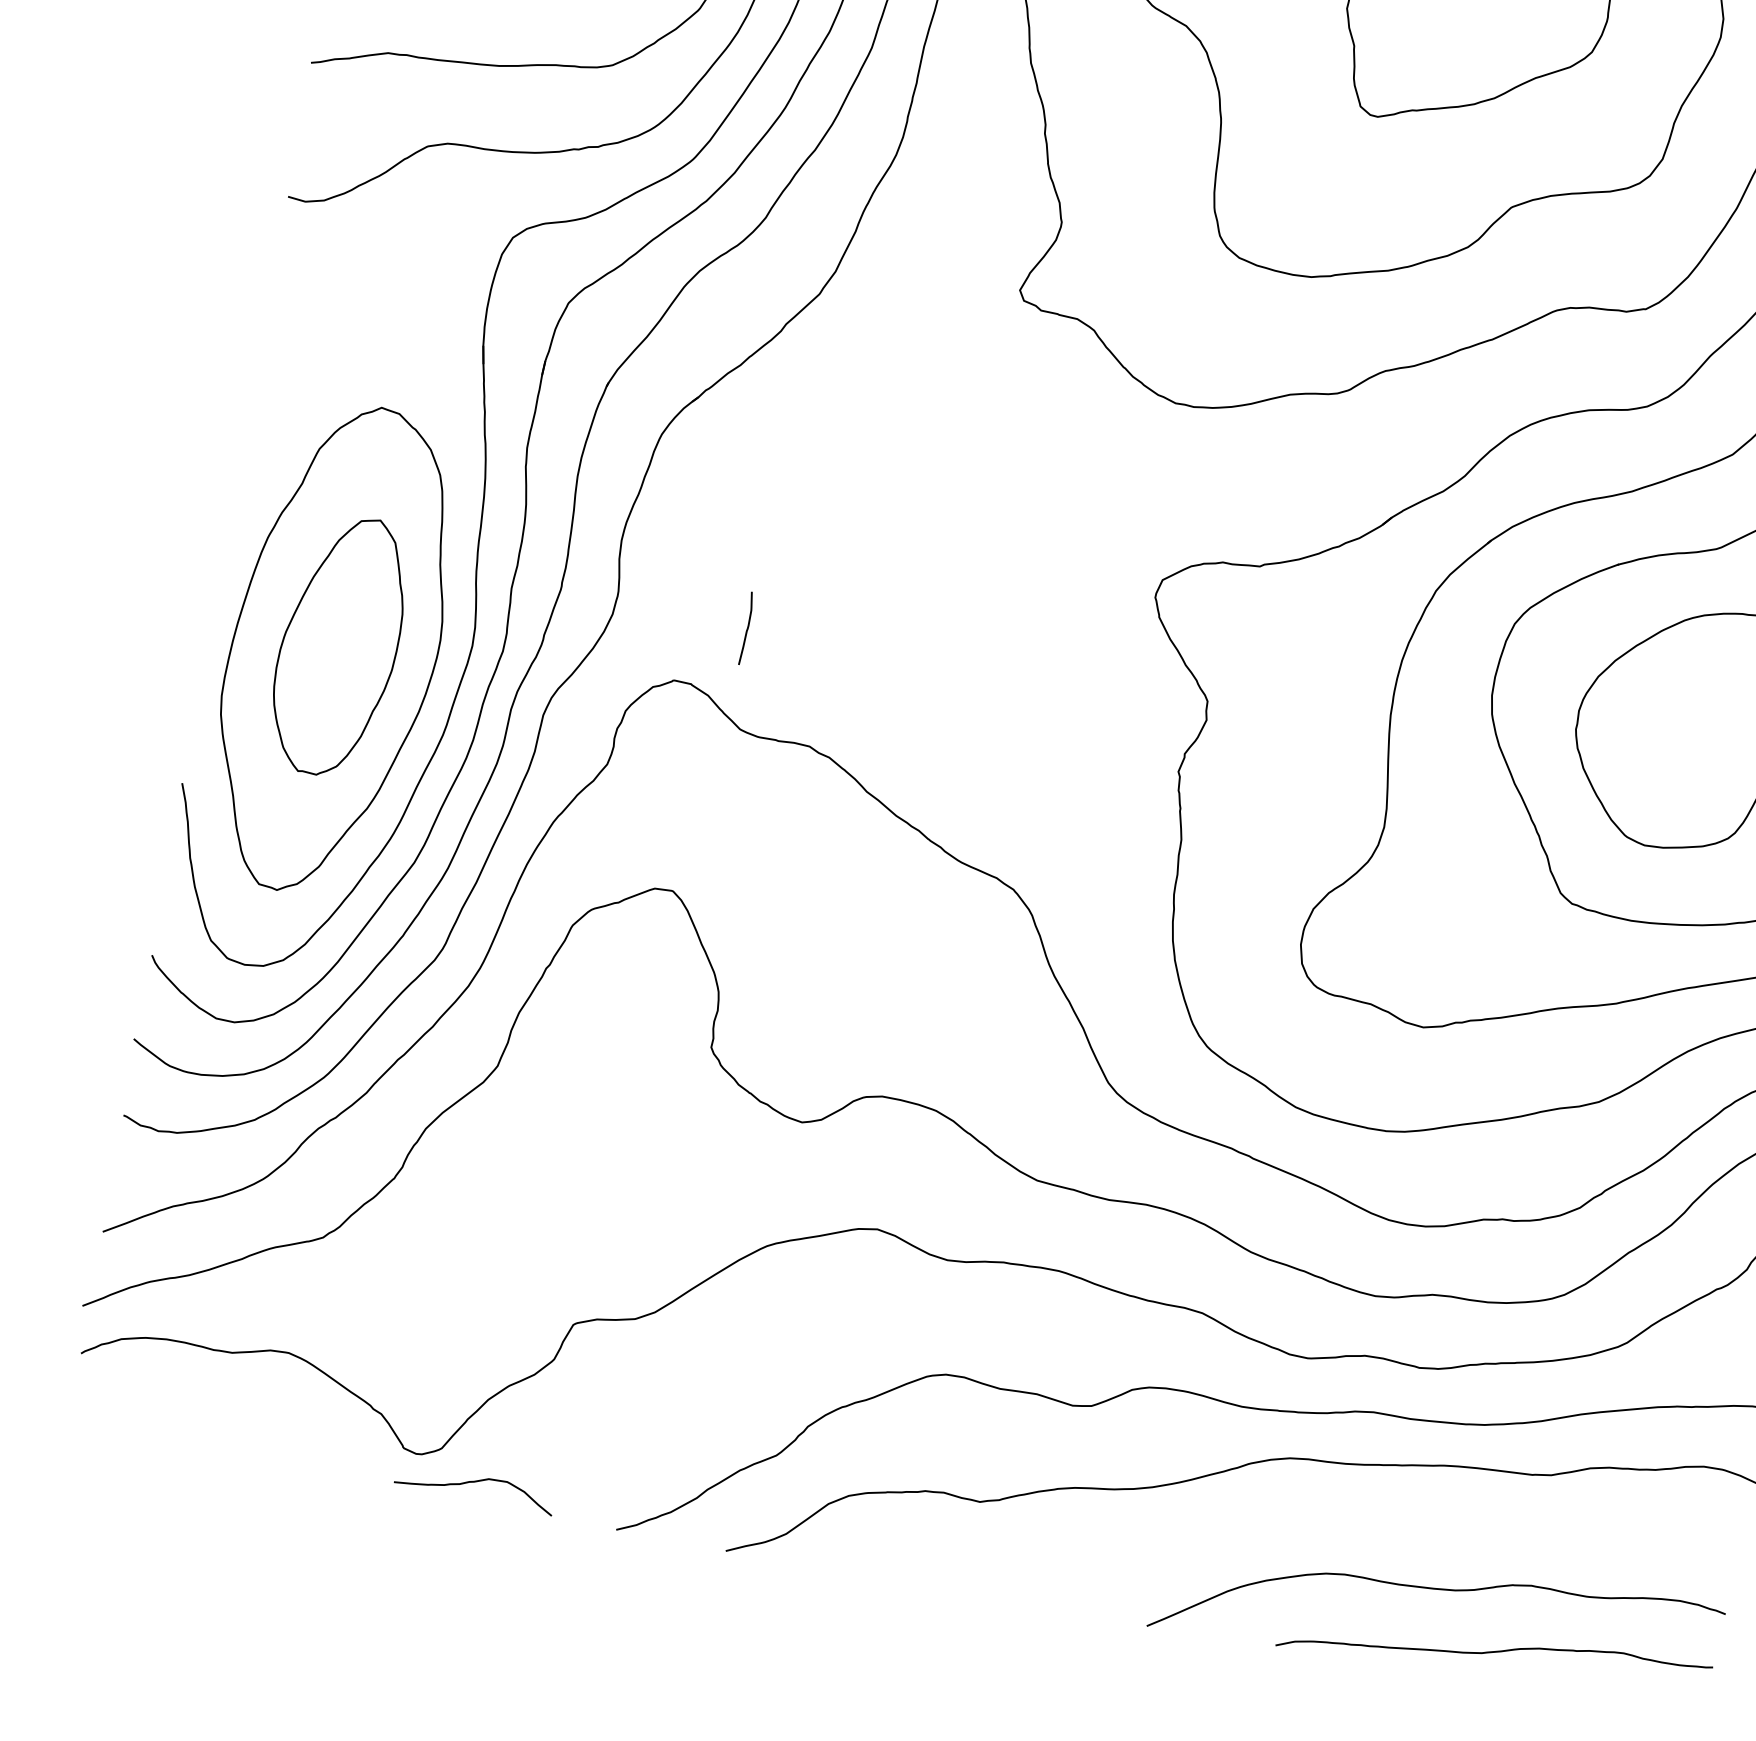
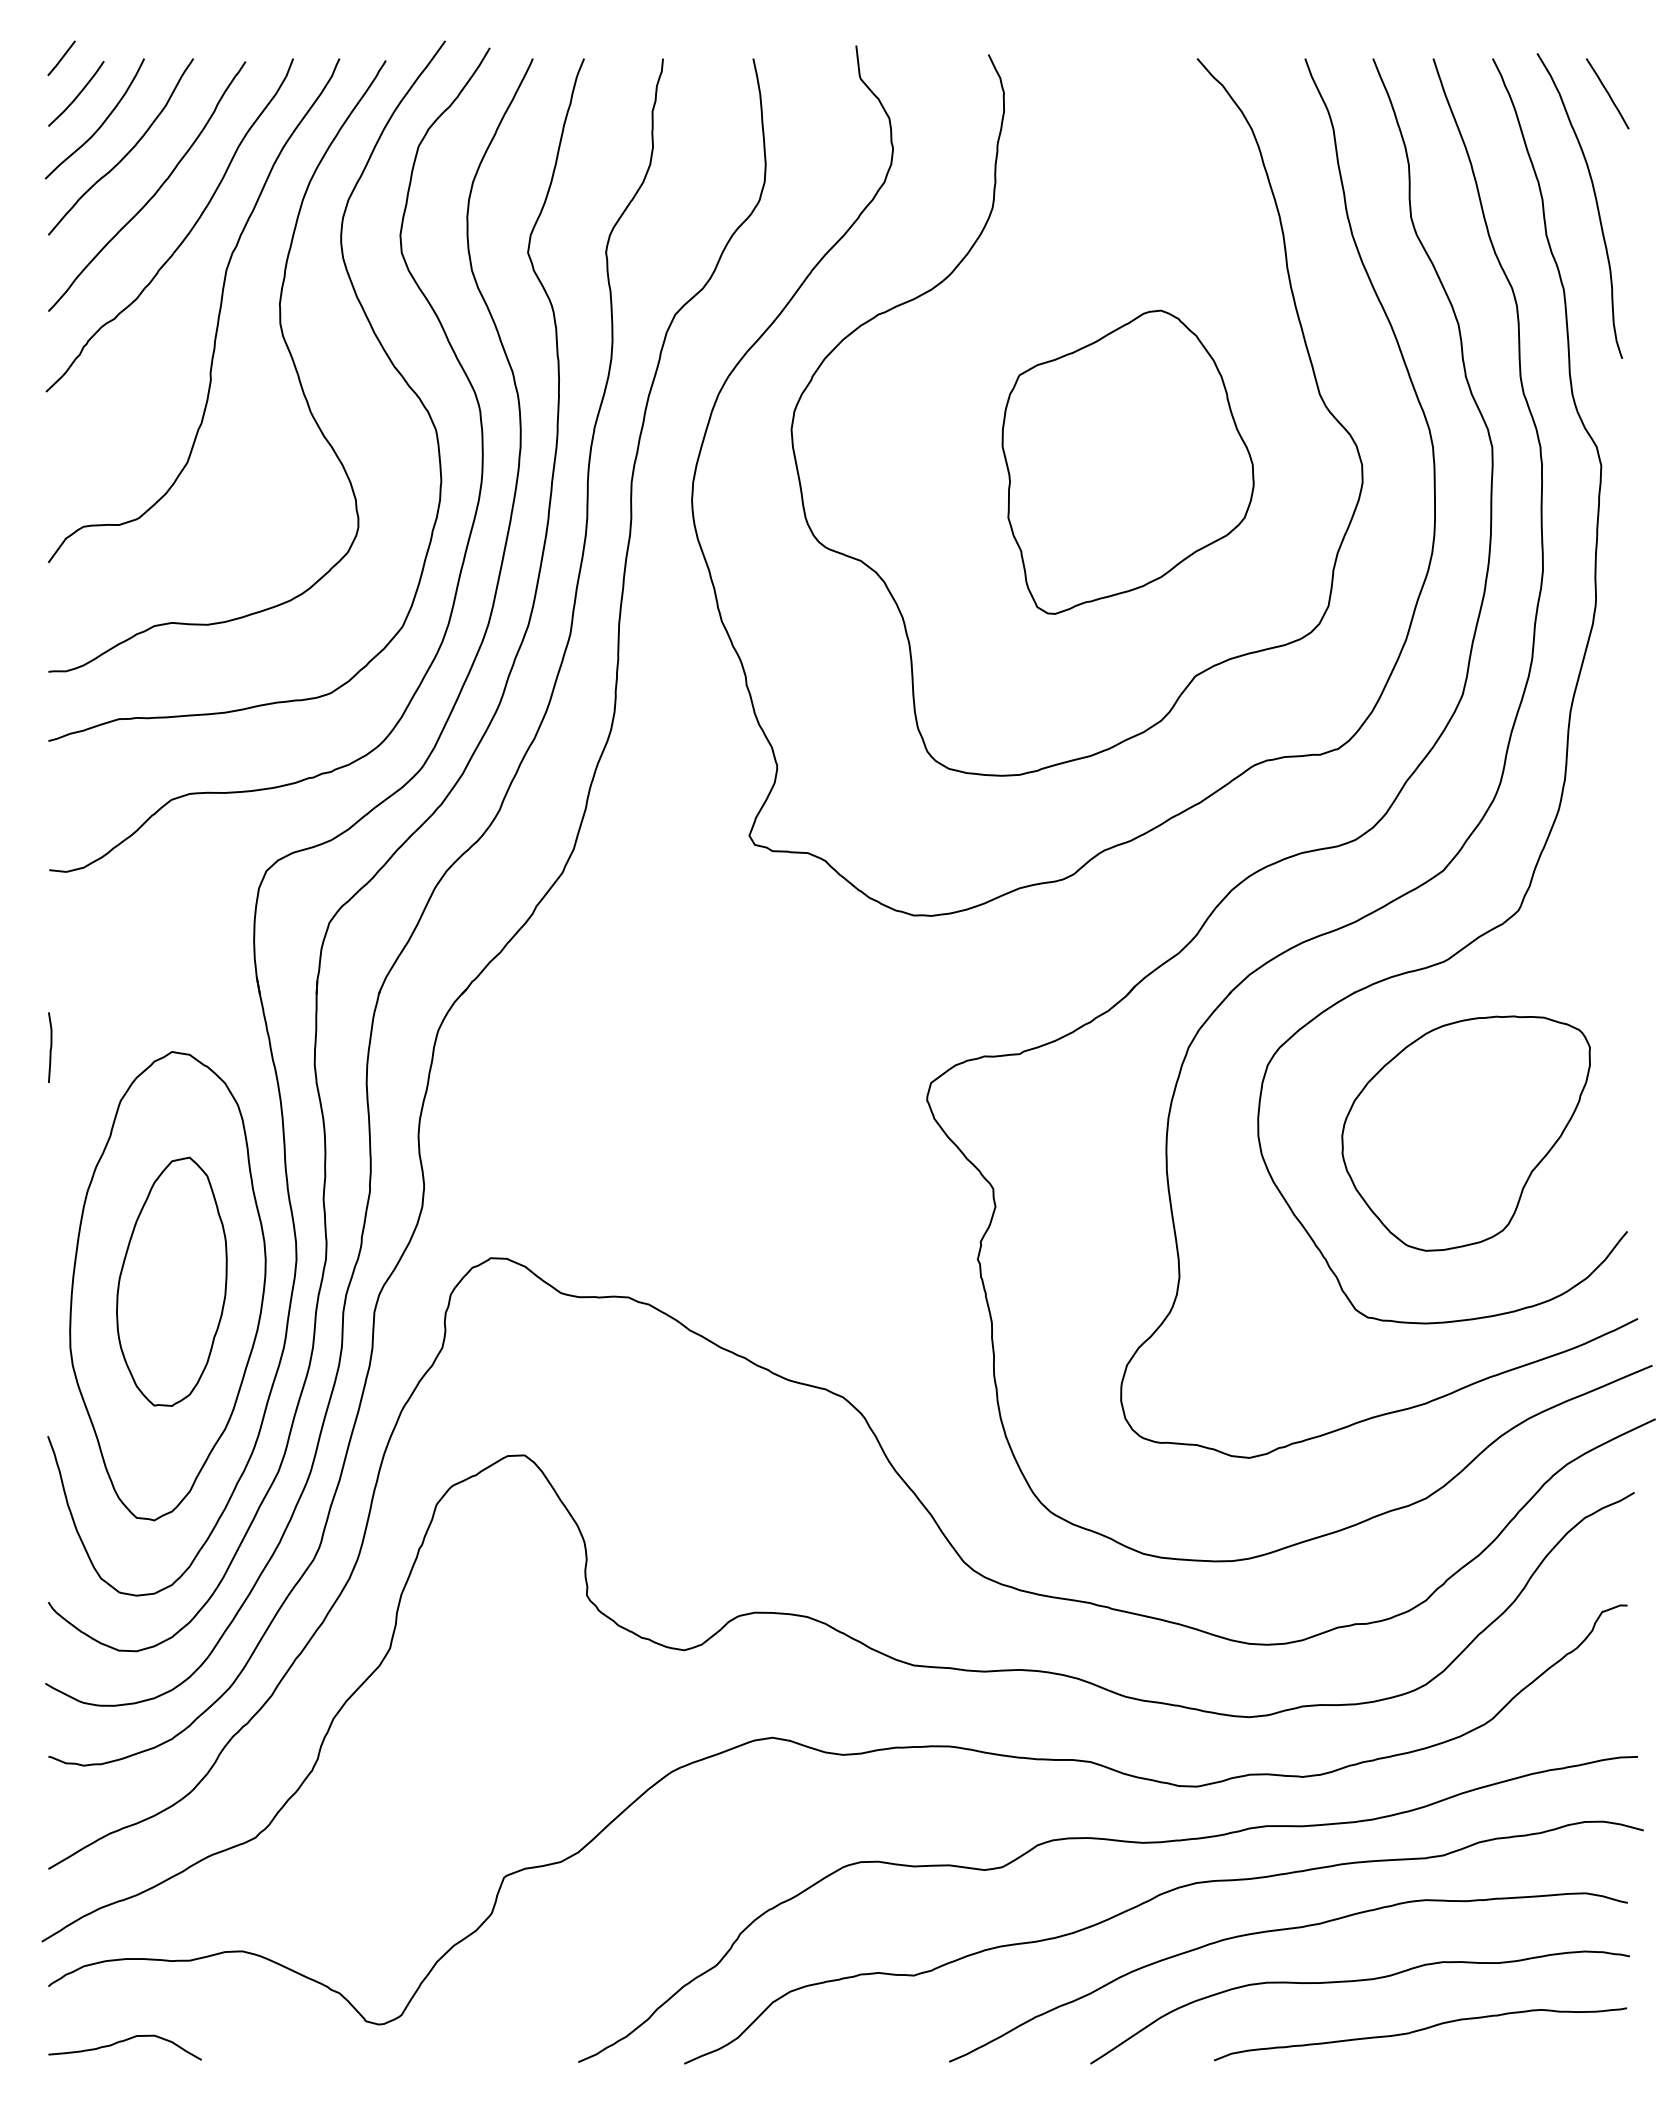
curve: (747, 628) -> (50, 1047), moved
curve: (472, 1483) -> (122, 2042), moved
curve: (1373, 1523) -> (1285, 1930), added

